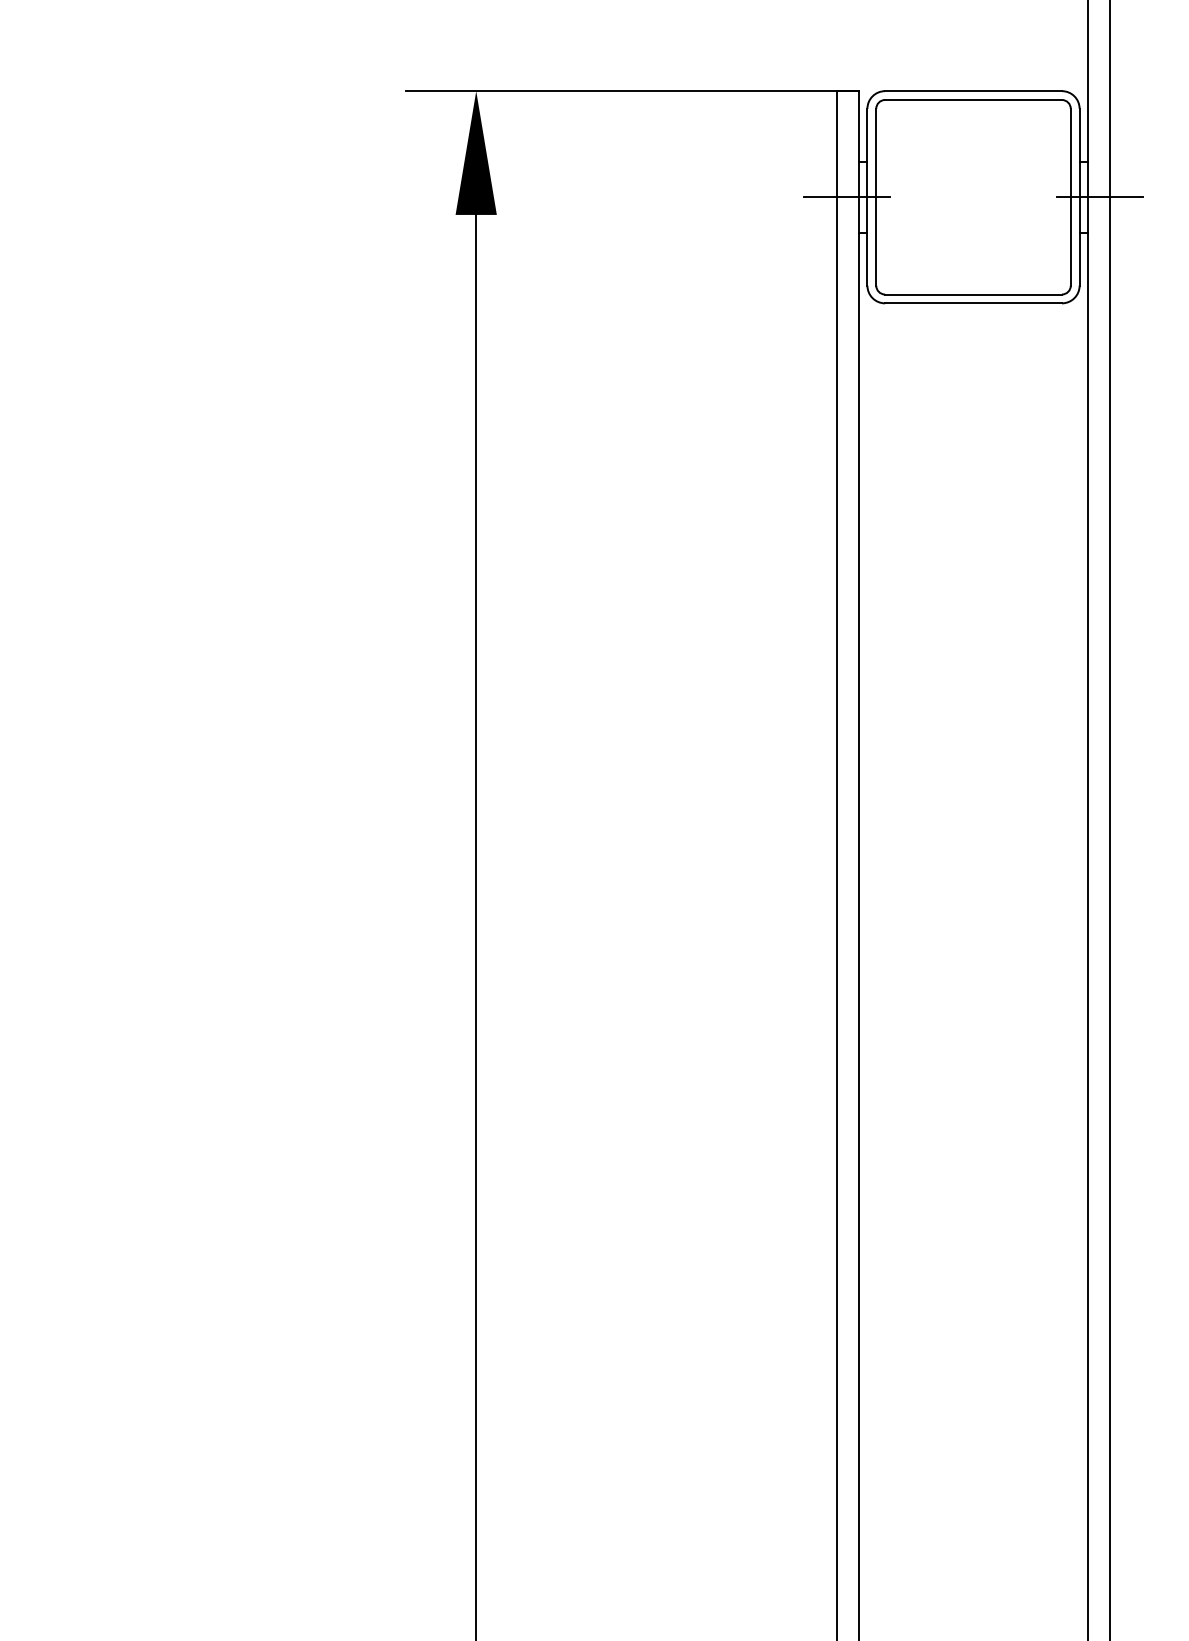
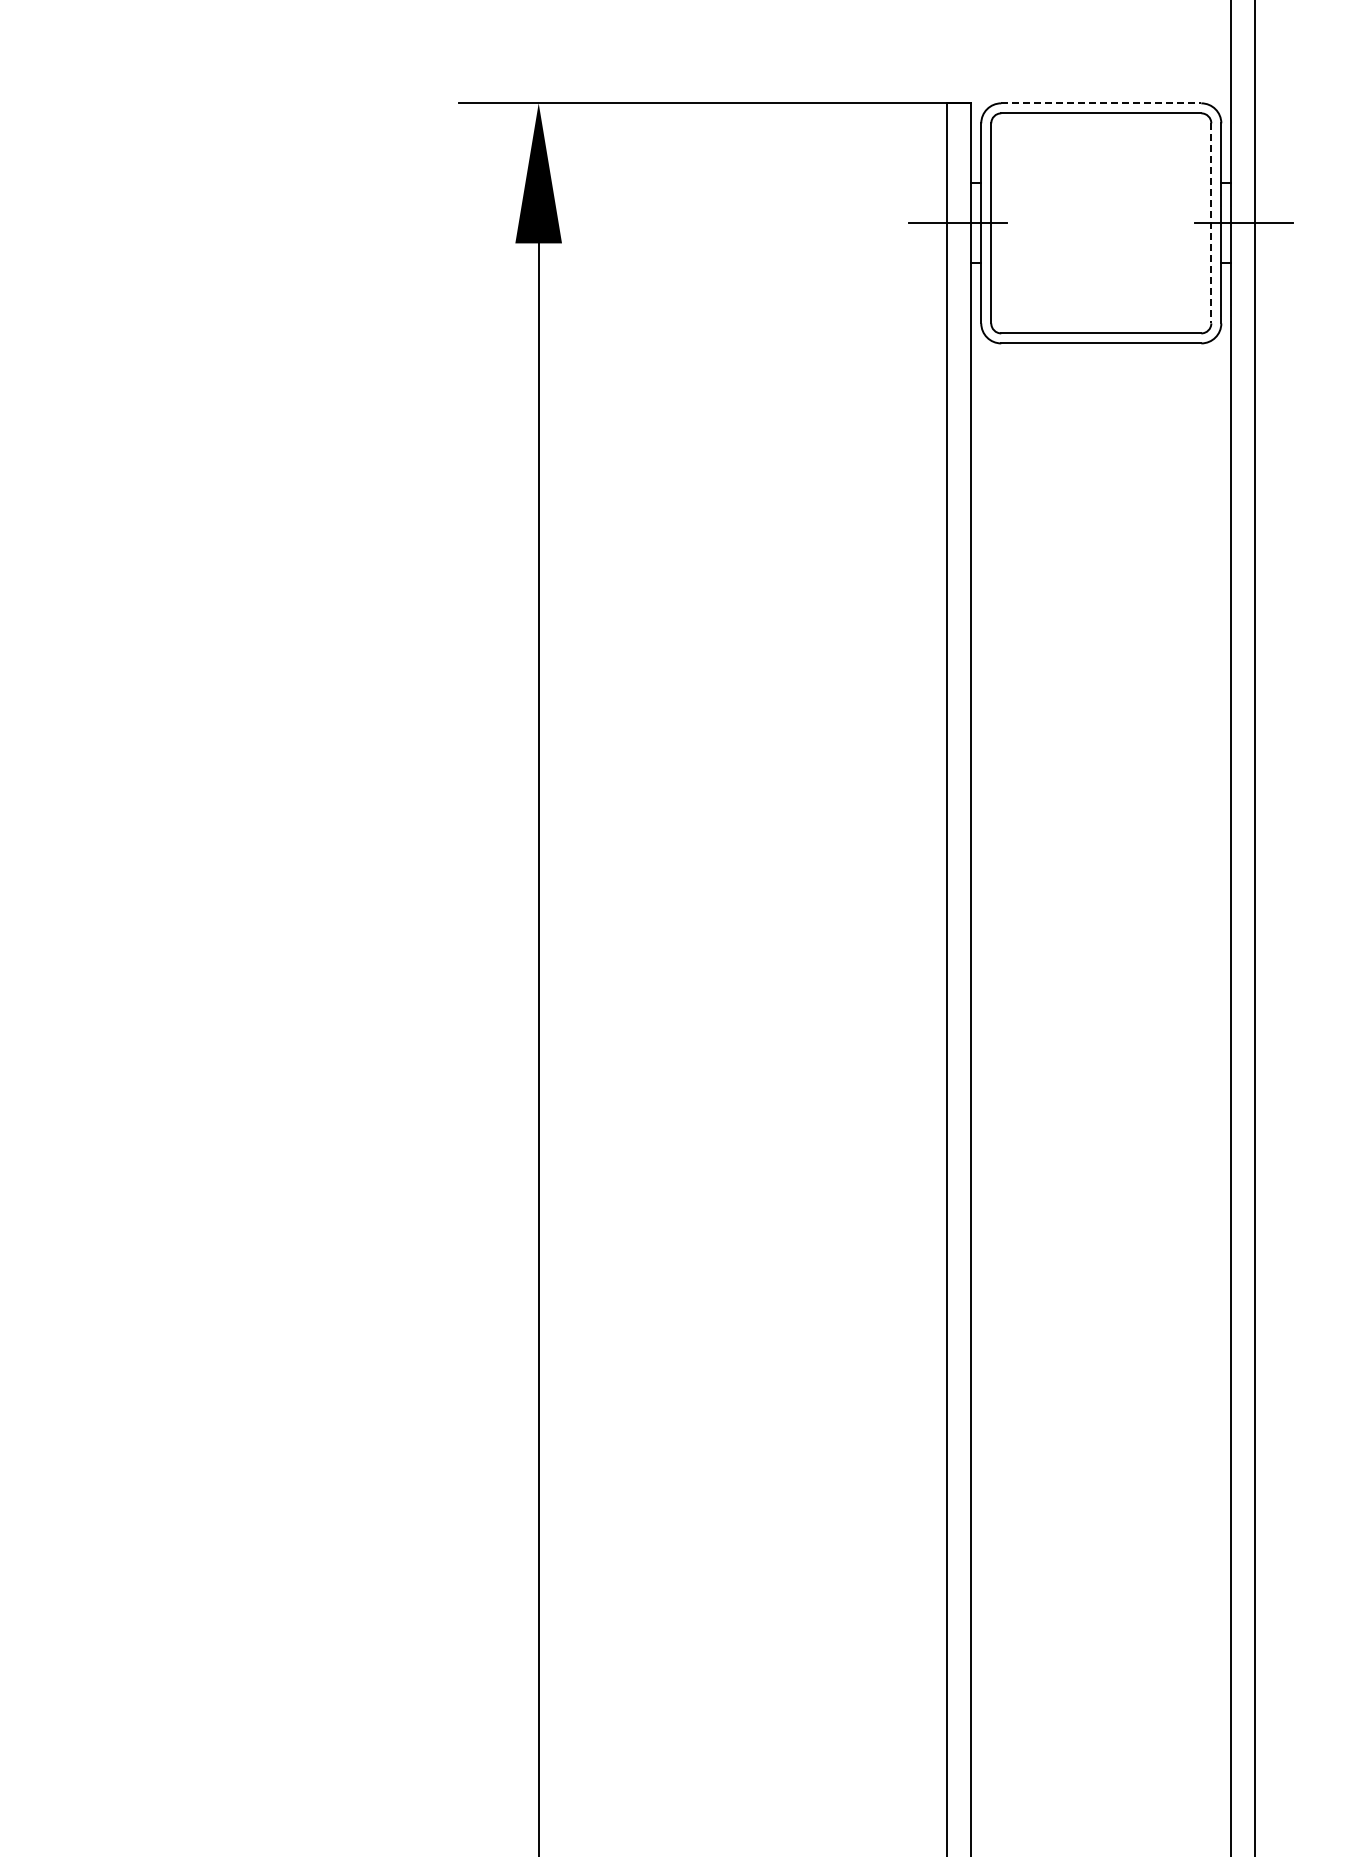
line: (973, 91) -> (1101, 103), solid -> dashed
line: (1070, 197) -> (1211, 223), solid -> dashed

